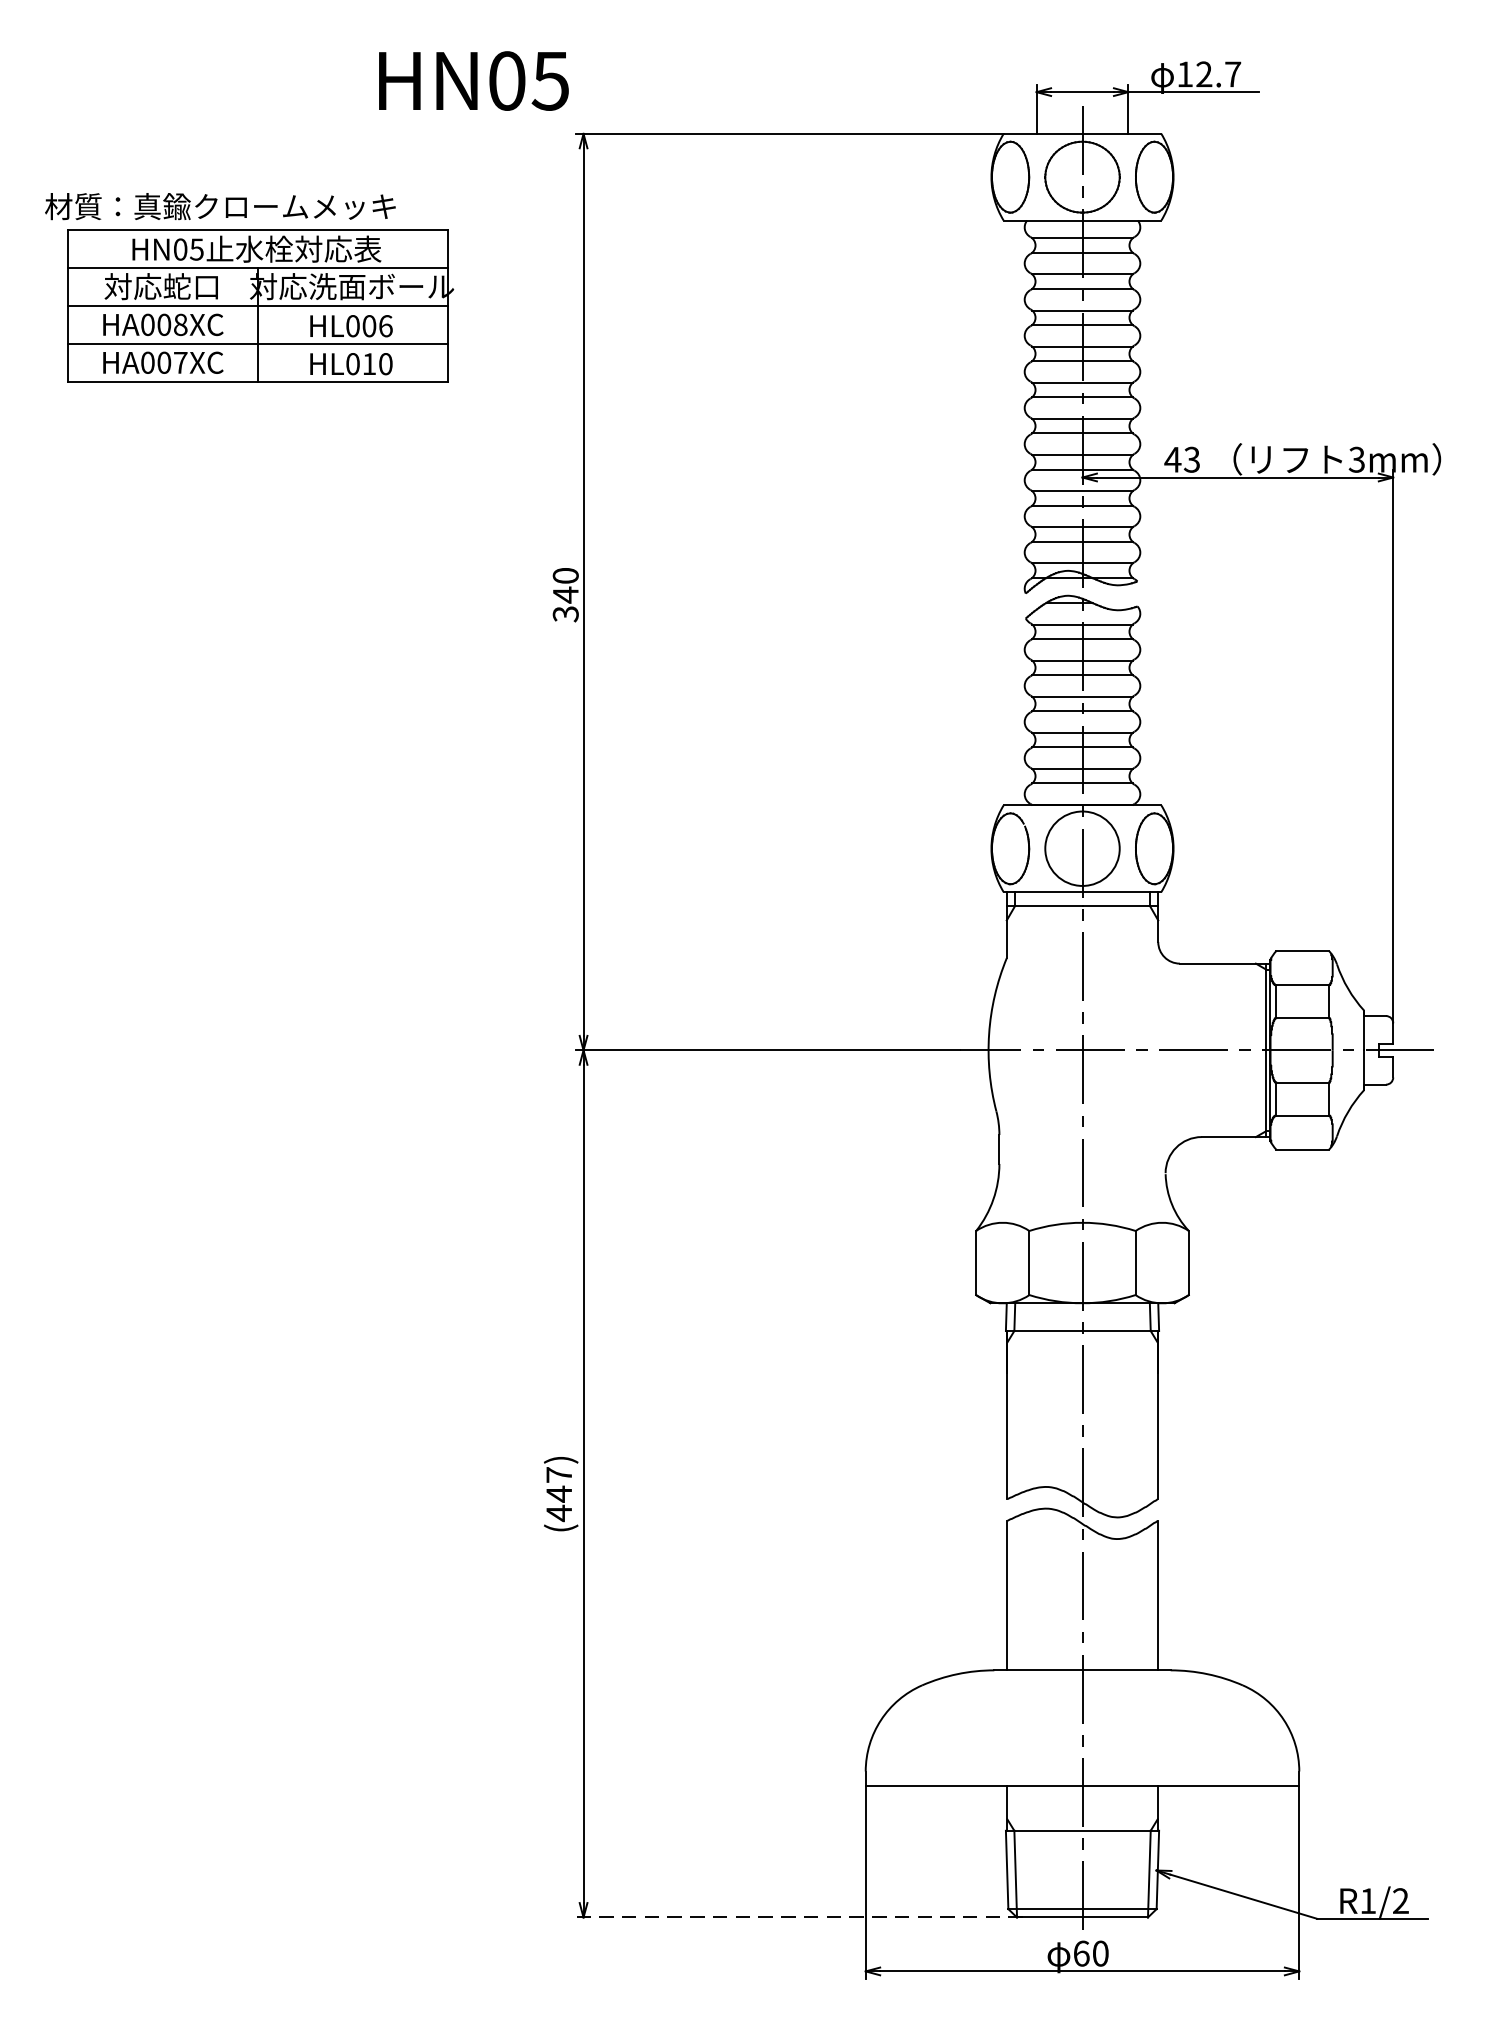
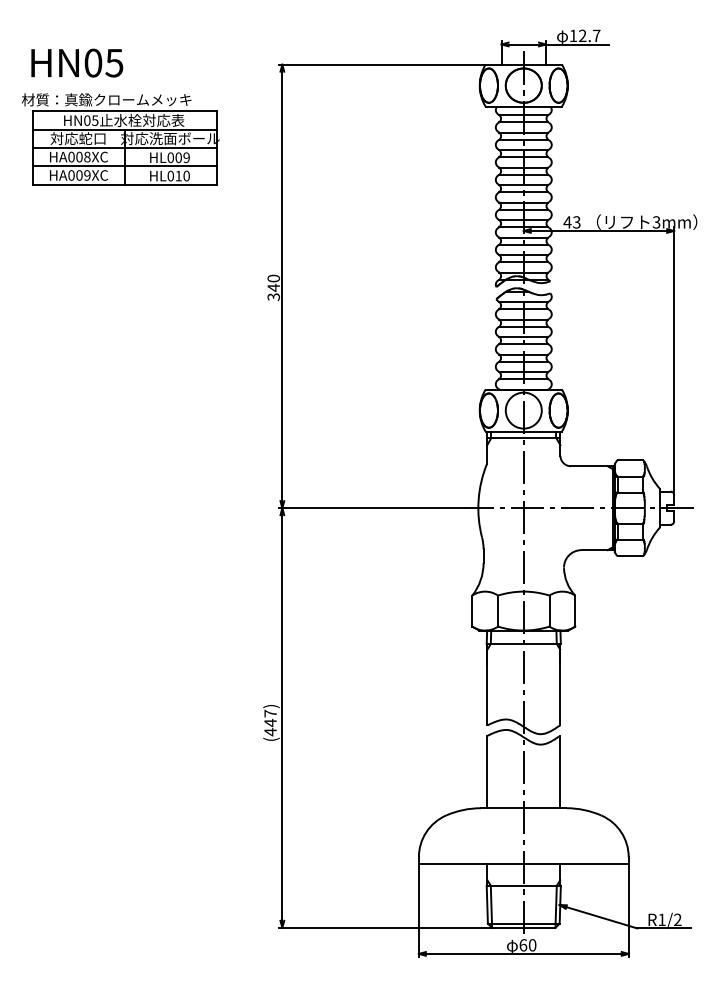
text: (474, 79) -> (77, 62), moved
text: (385, 325) -> (186, 157), HL006 -> HL009
text: (180, 362) -> (87, 175), HA007XC -> HA009XC
line: (798, 1916) -> (386, 927), dashed -> solid

